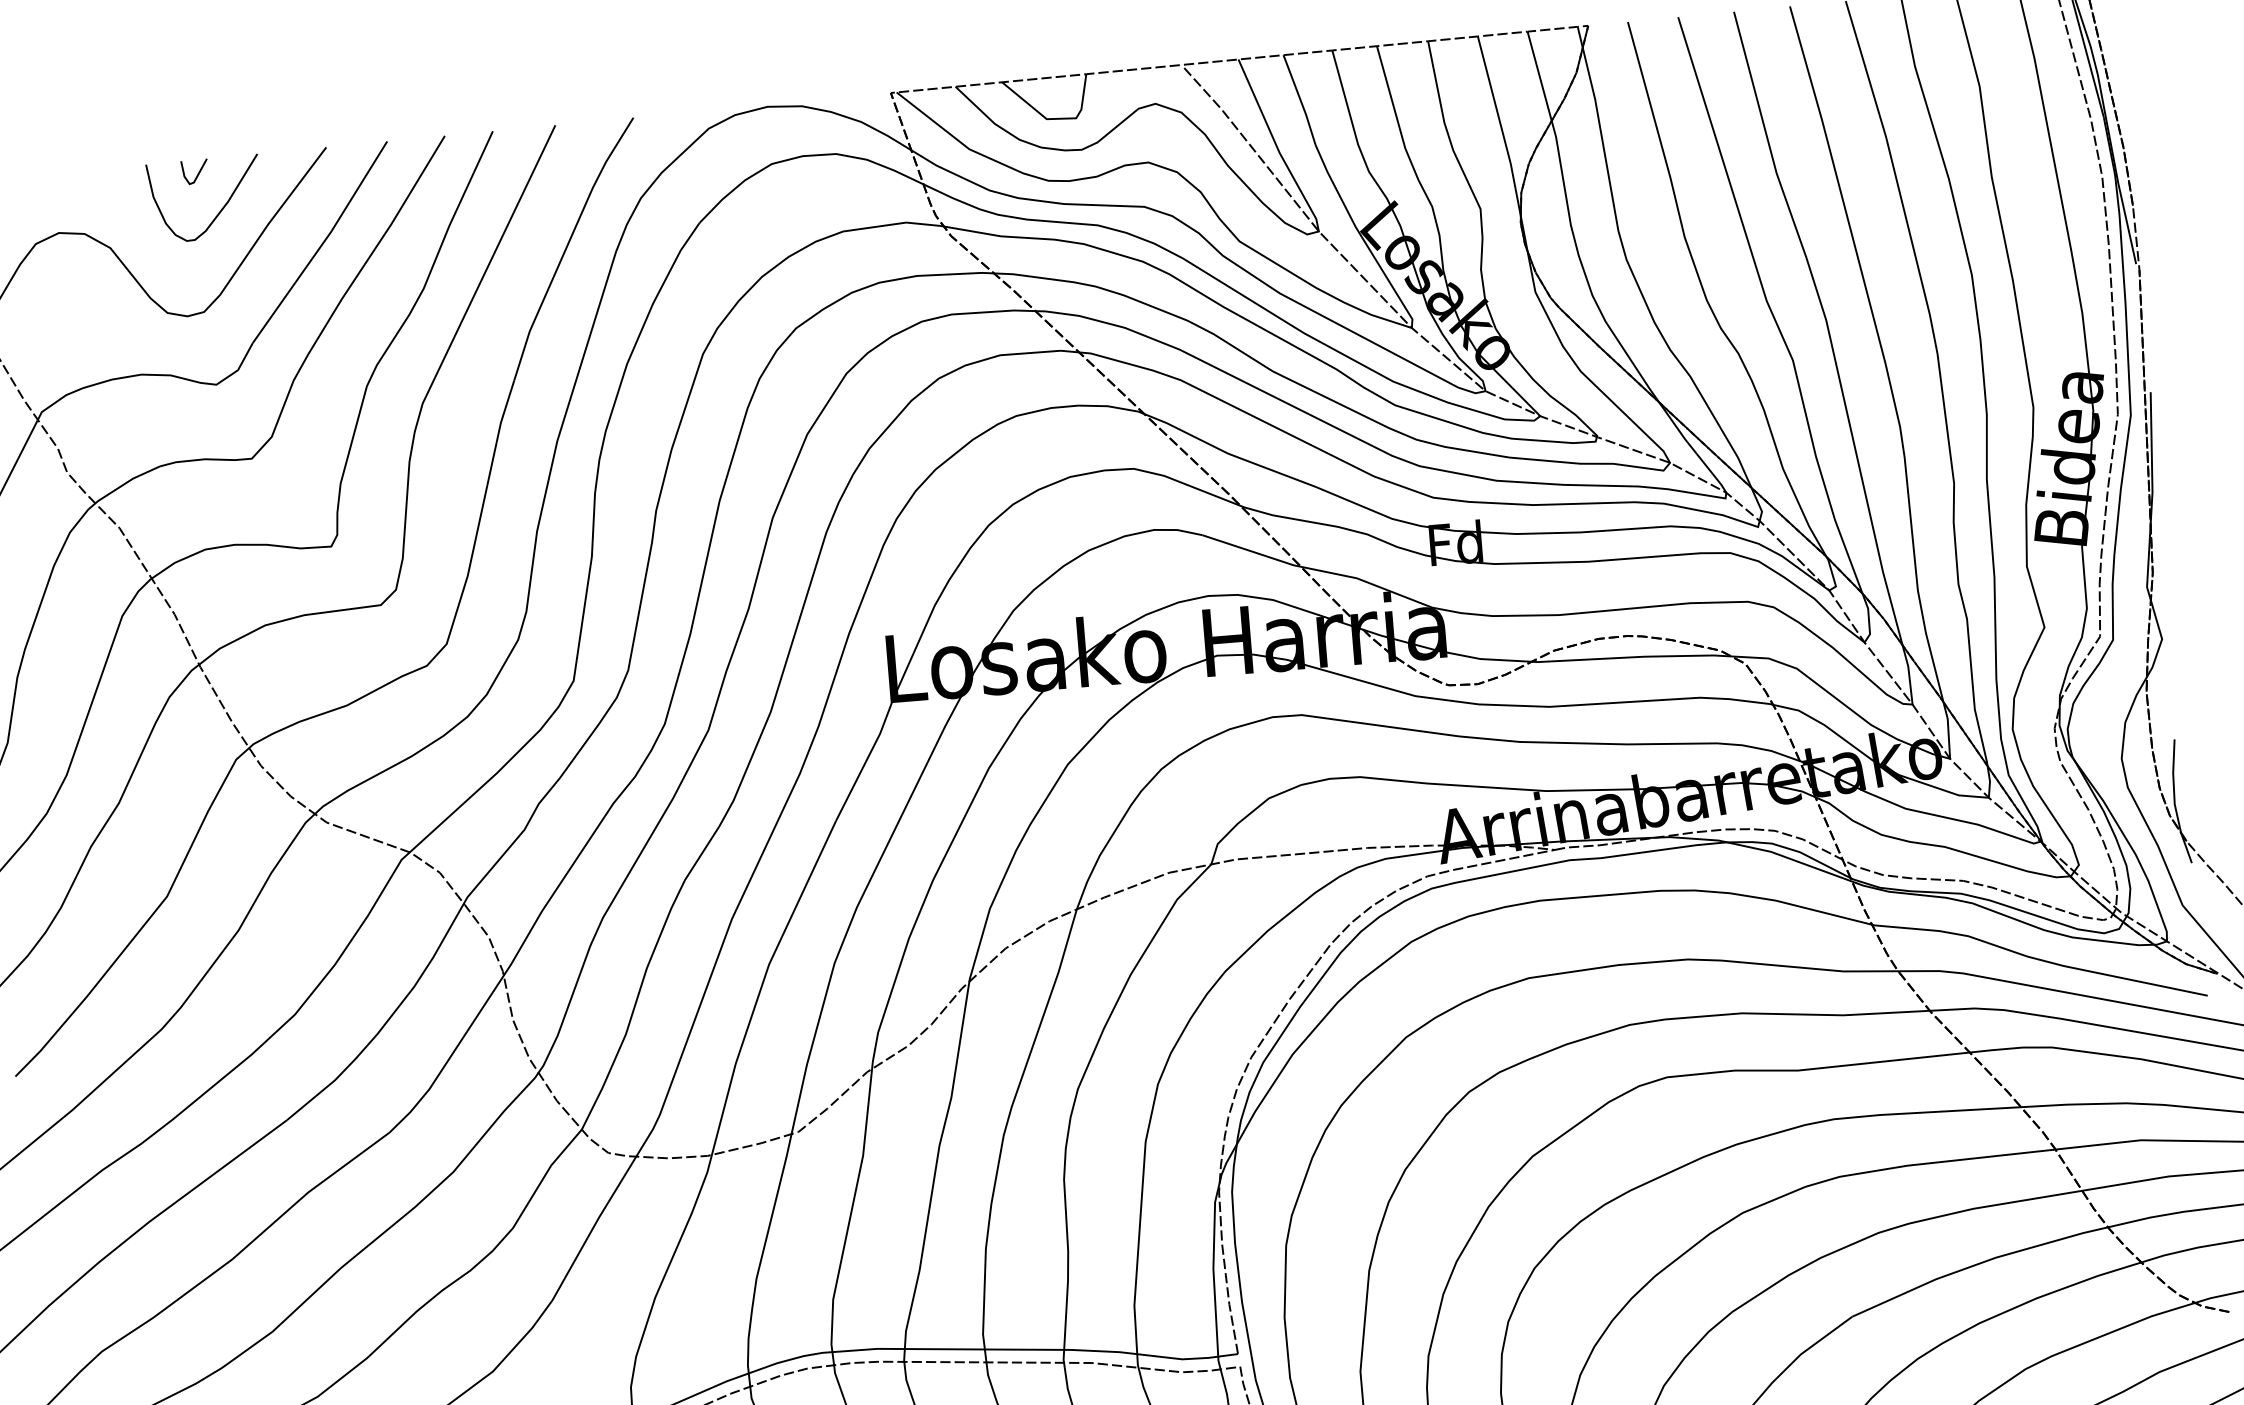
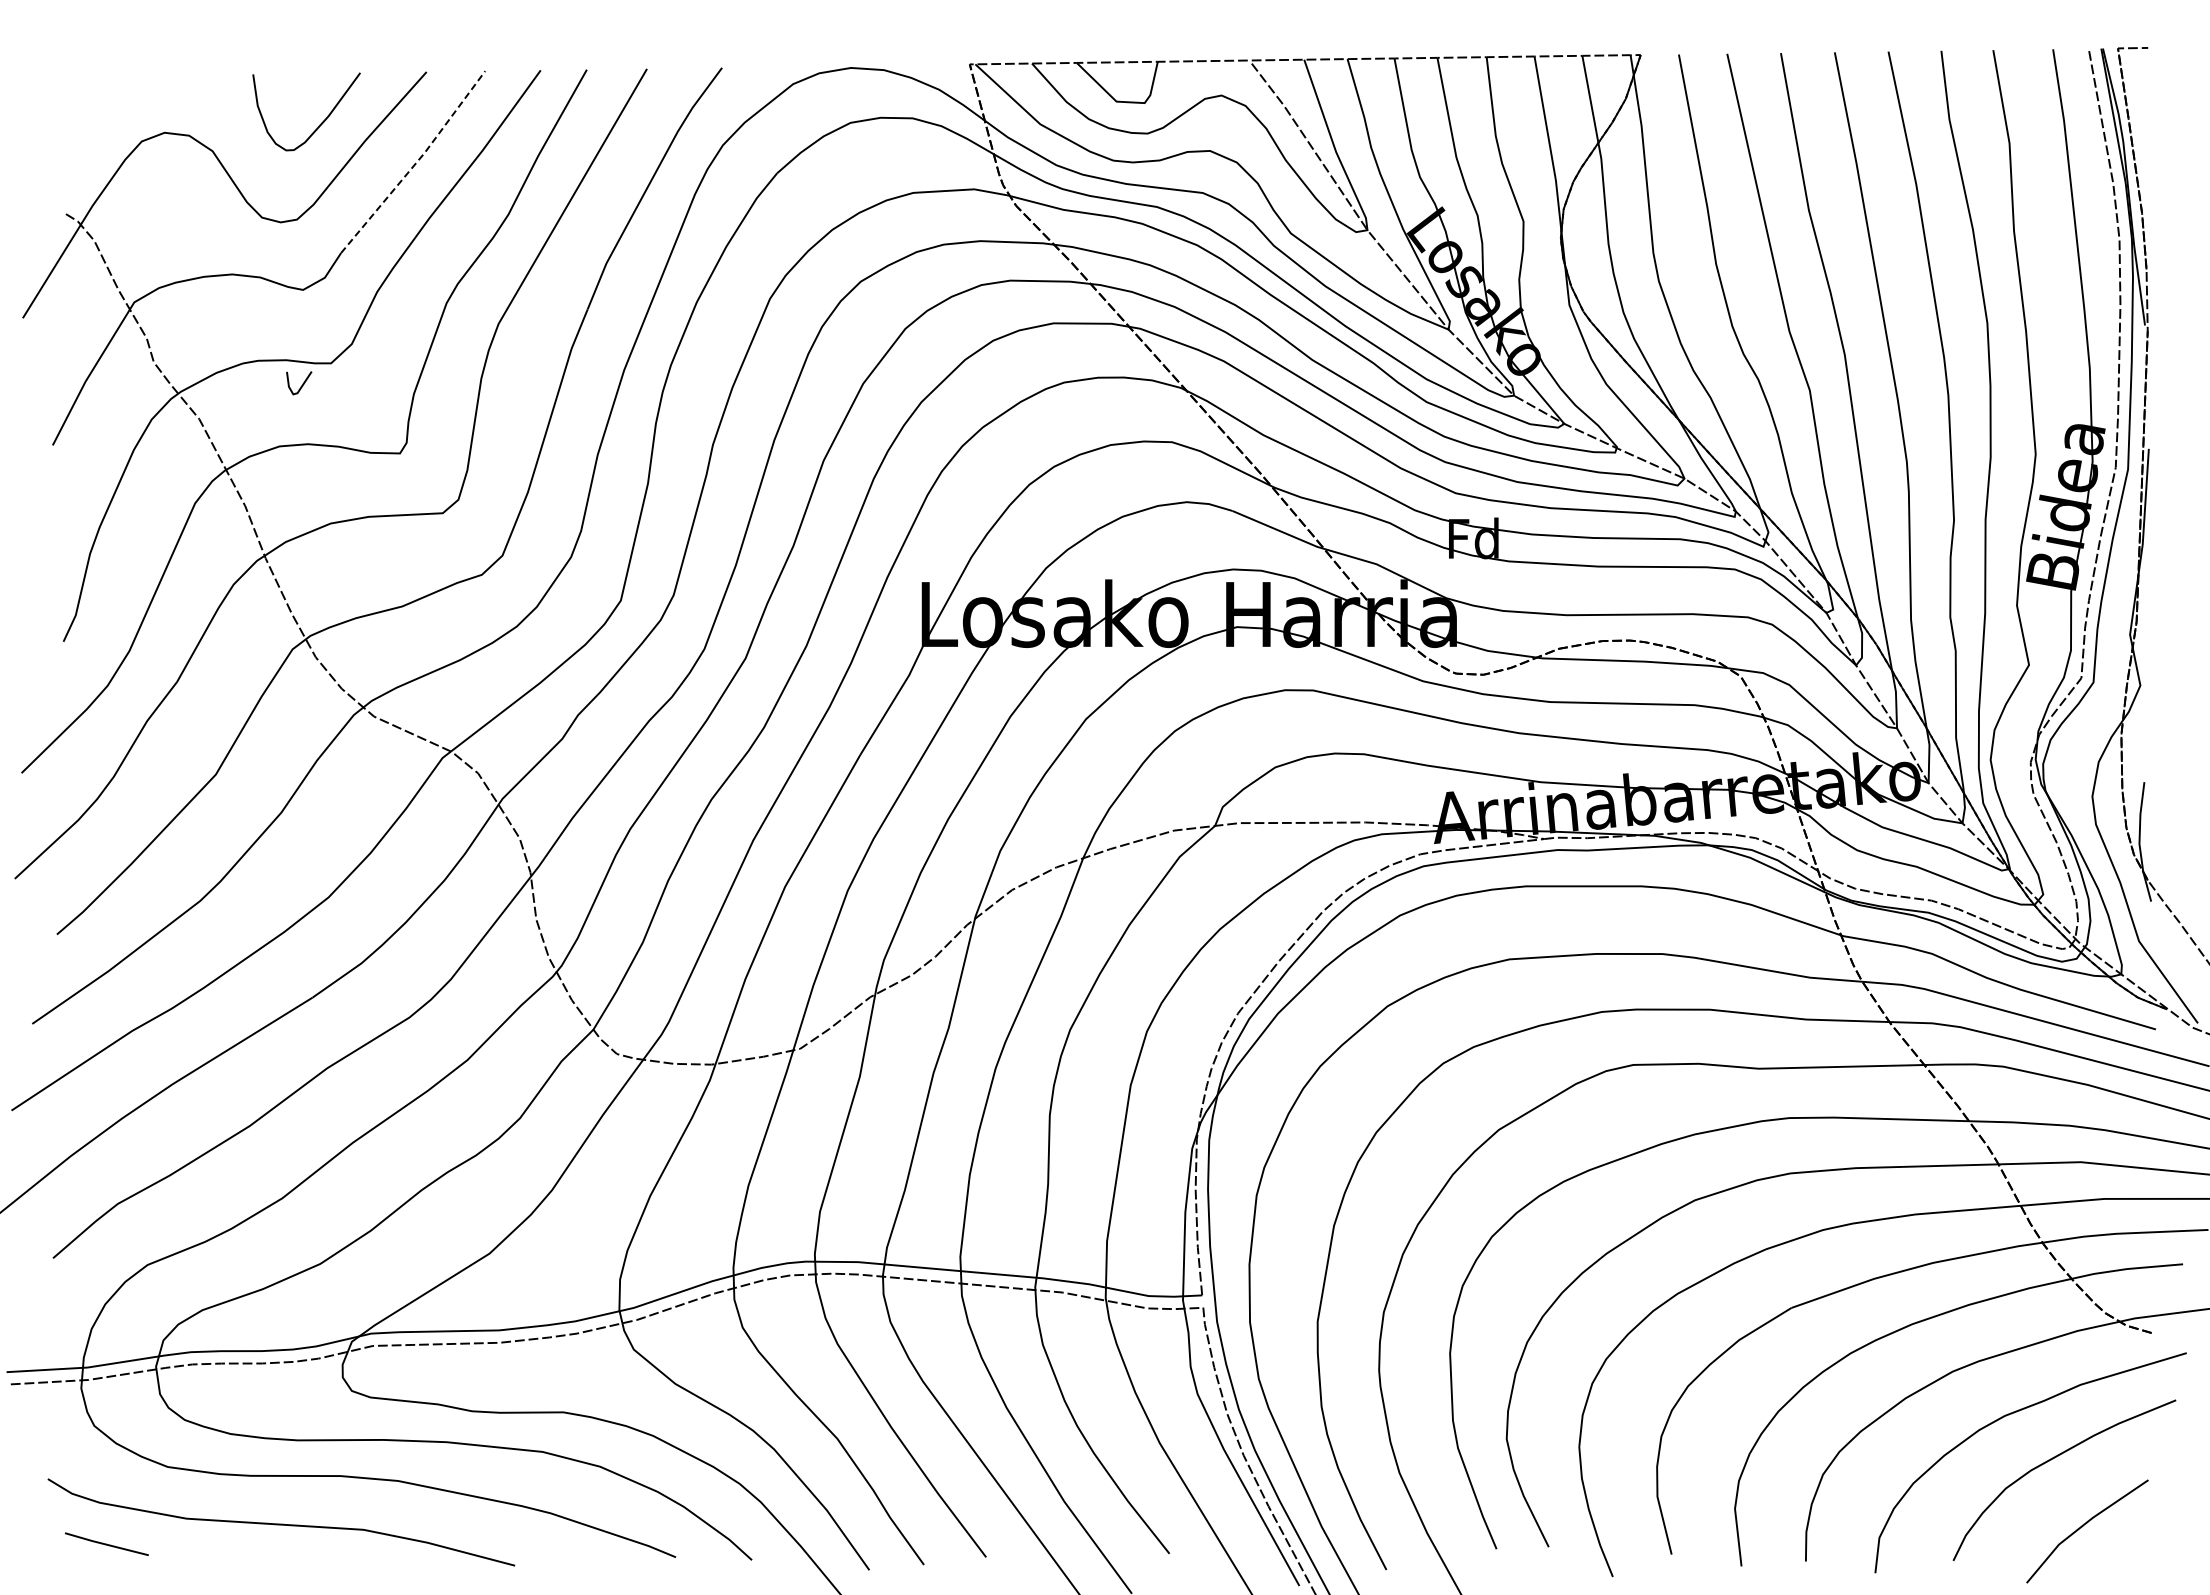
line: (197, 174) -> (301, 385), moved
line: (322, 243) -> (415, 163), solid -> dashed

